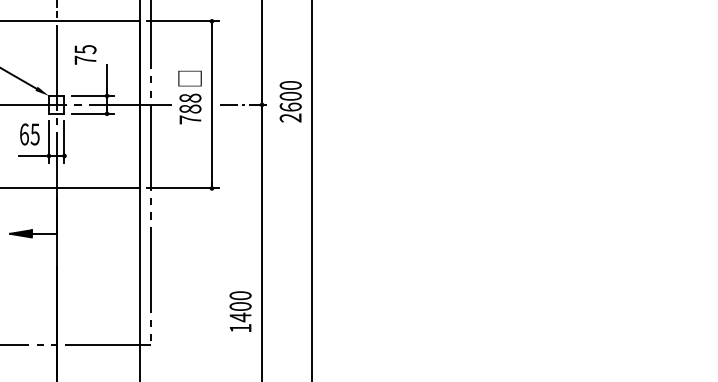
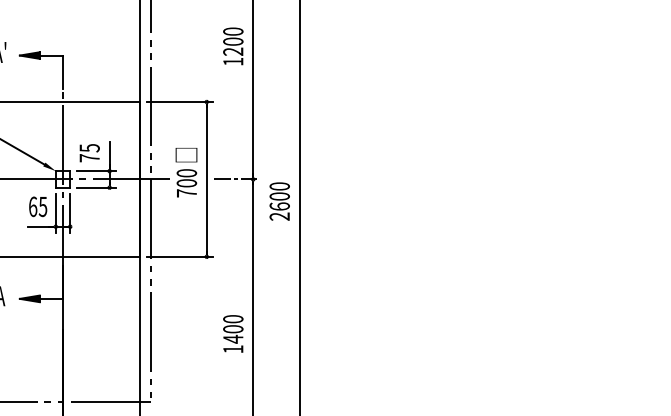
text: (85, 55) -> (89, 153), moved
text: (290, 101) -> (279, 201), moved
text: (190, 103) -> (186, 178), 788 -> 700
text: (240, 311) -> (233, 333), moved

